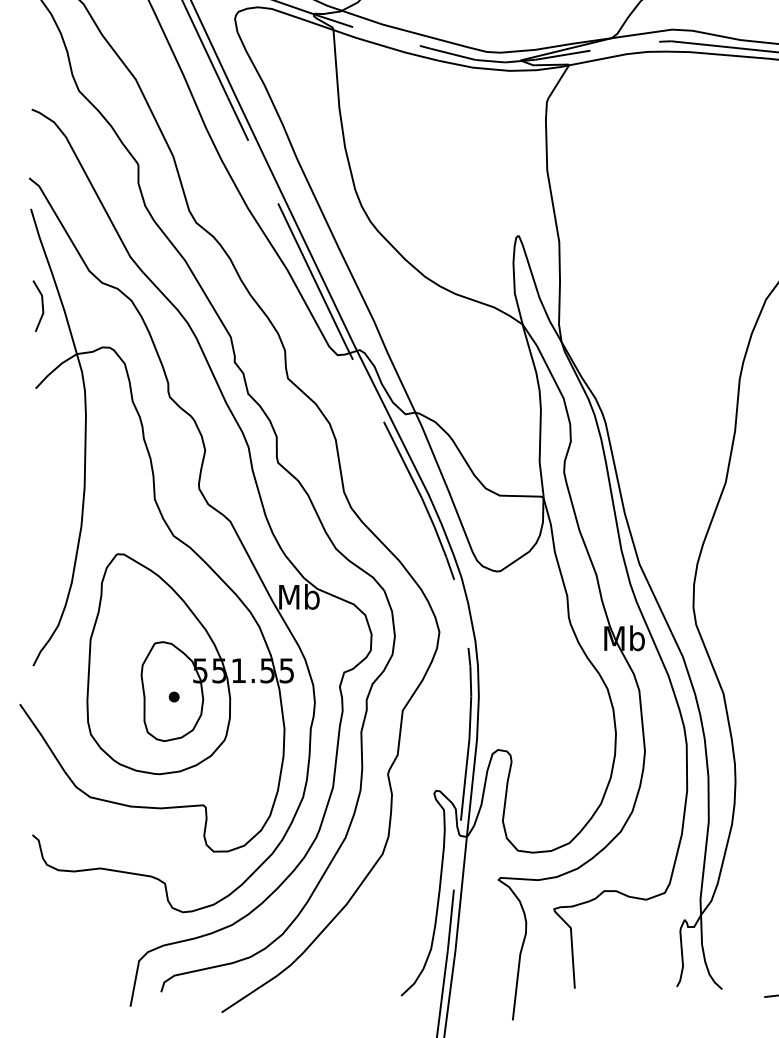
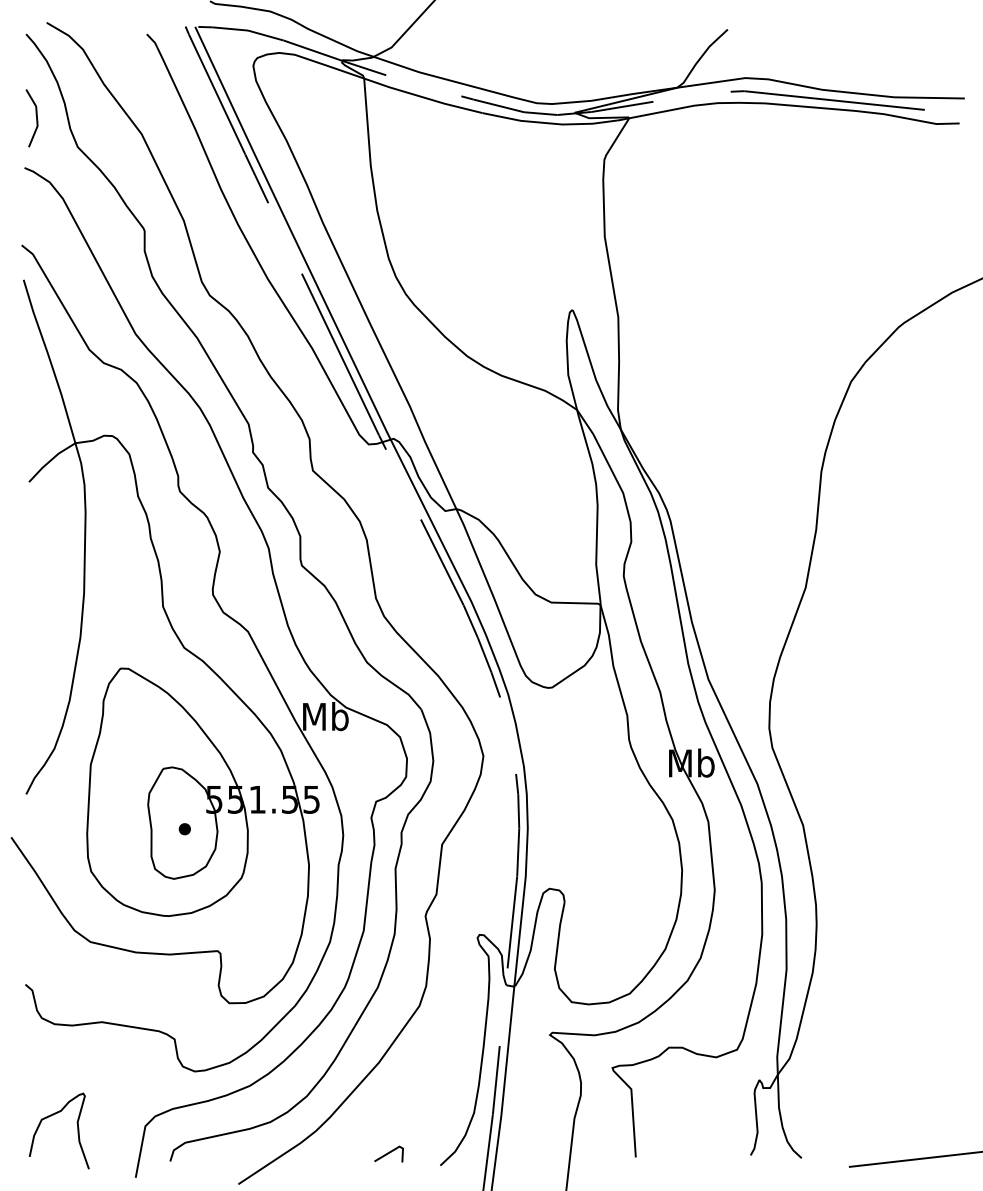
line: (42, 306) -> (36, 118), moved
curve: (55, 952) -> (51, 1116), added
line: (355, 985) -> (388, 1153), added

